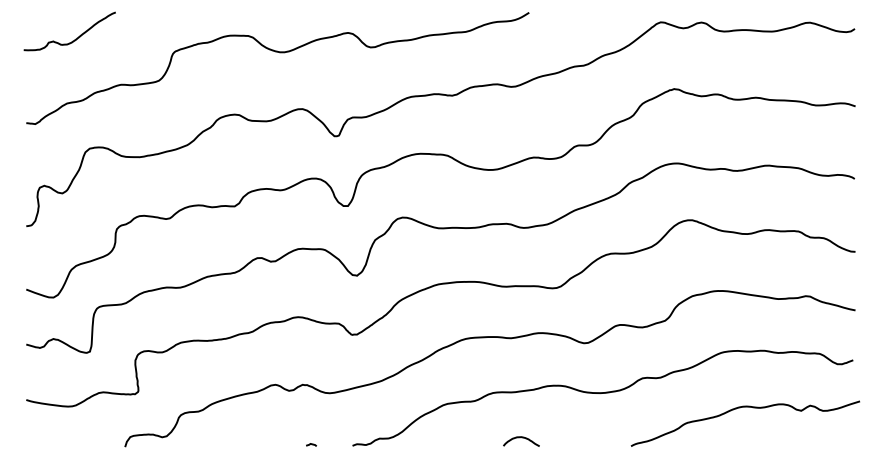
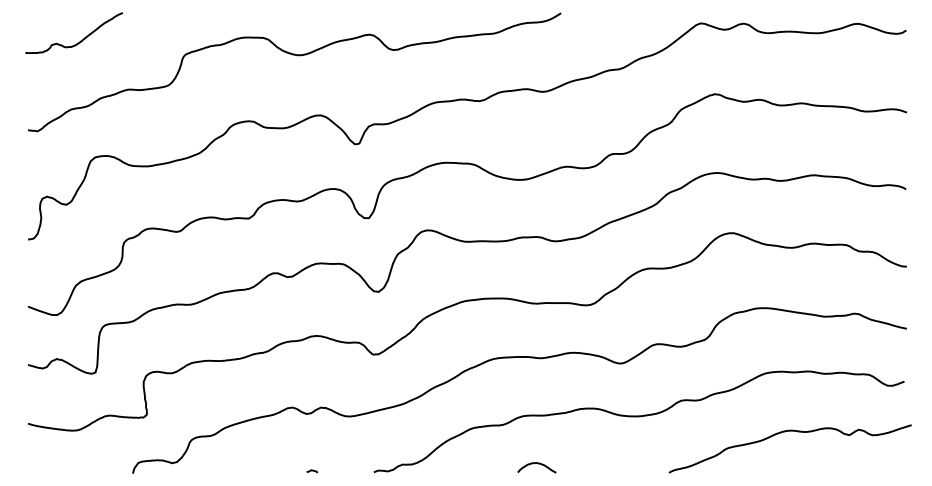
curve: (521, 438) -> (537, 464), moved
line: (311, 444) -> (312, 470), moved

